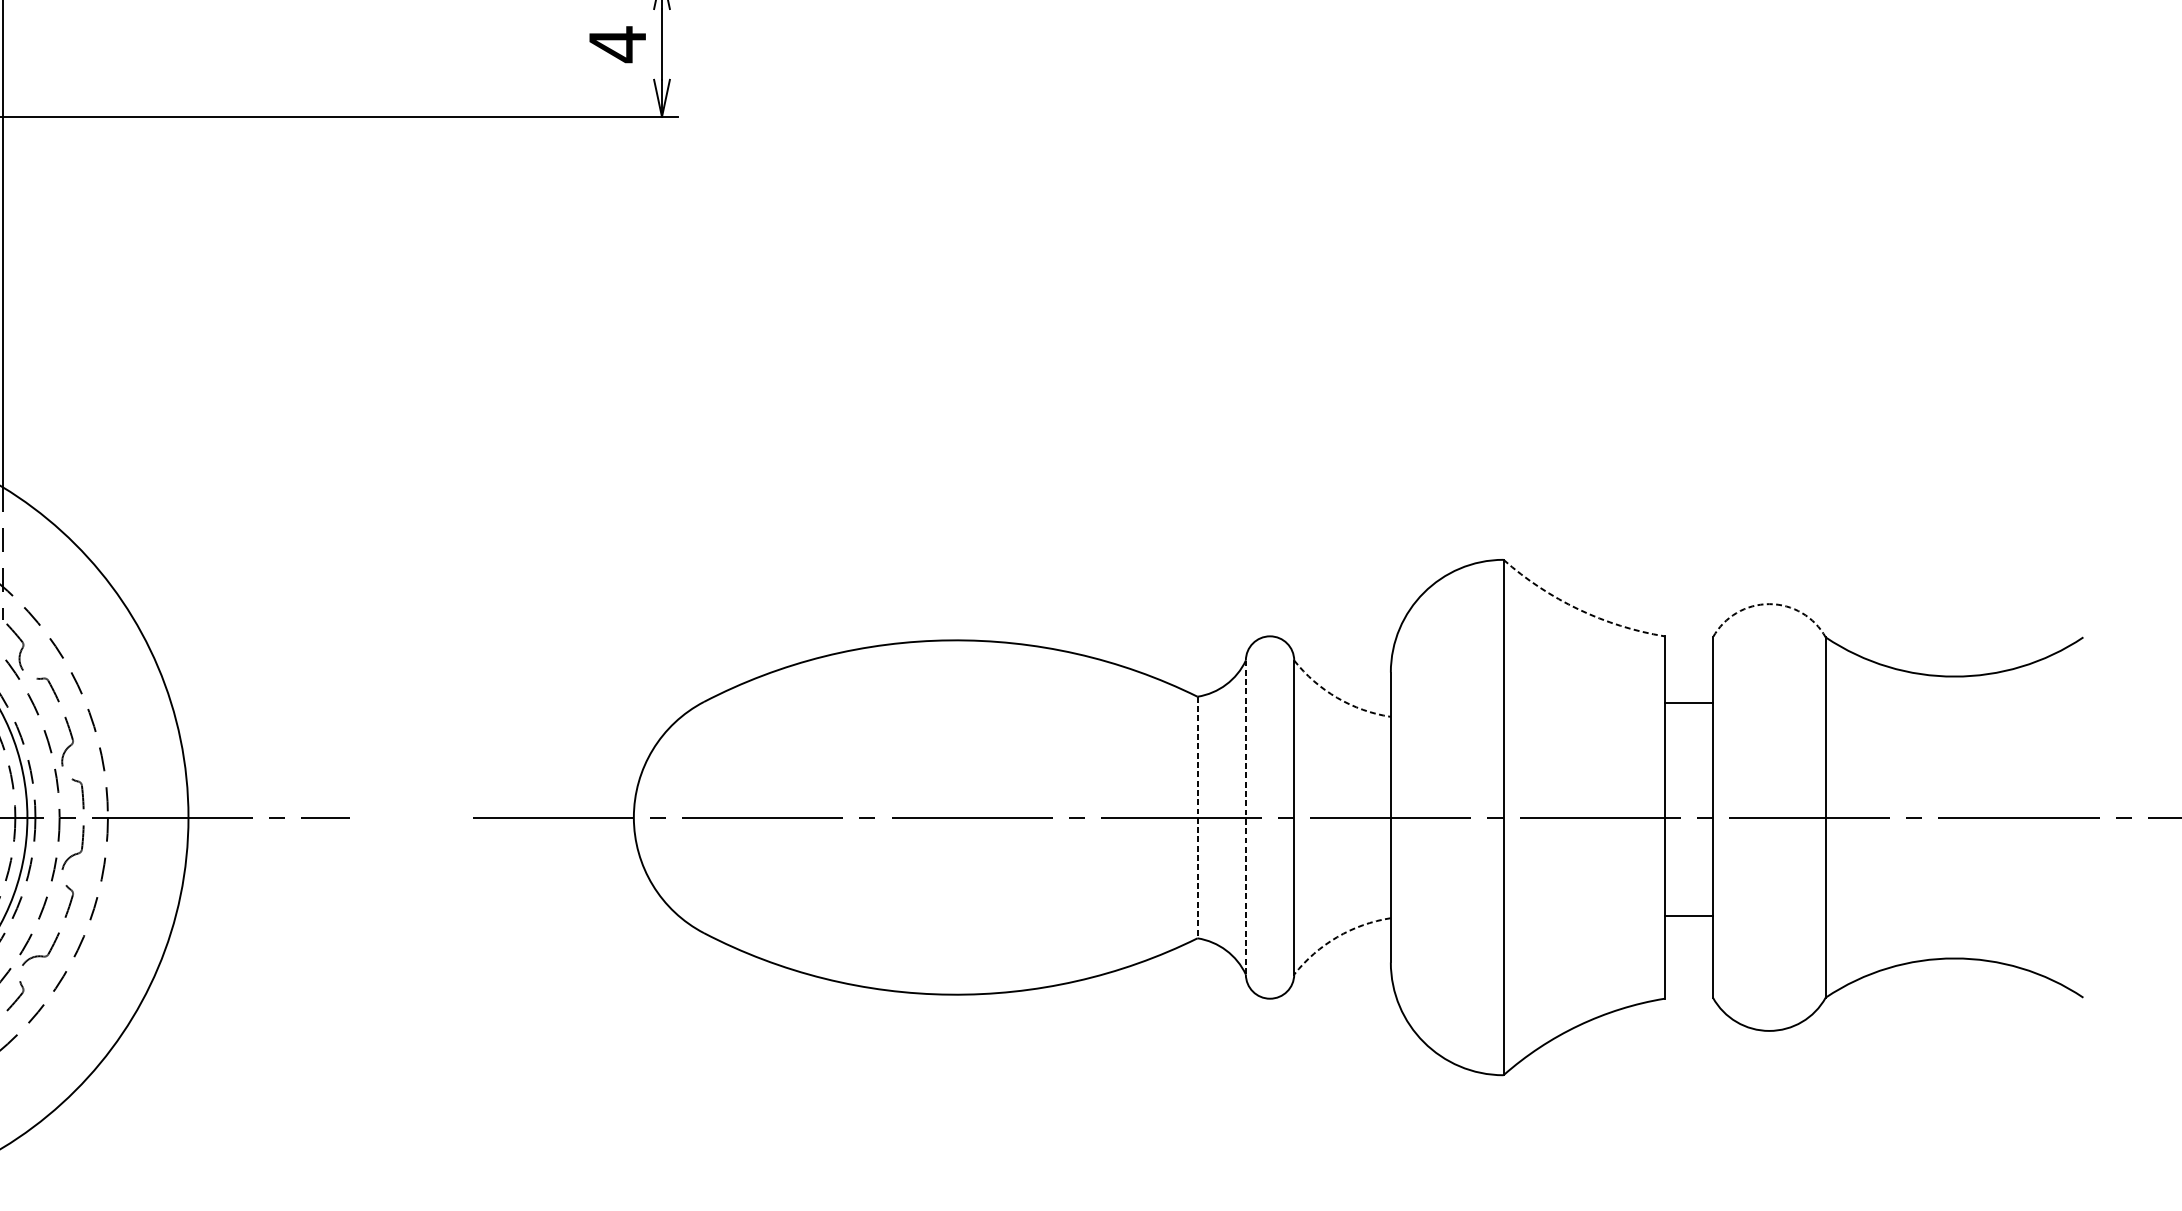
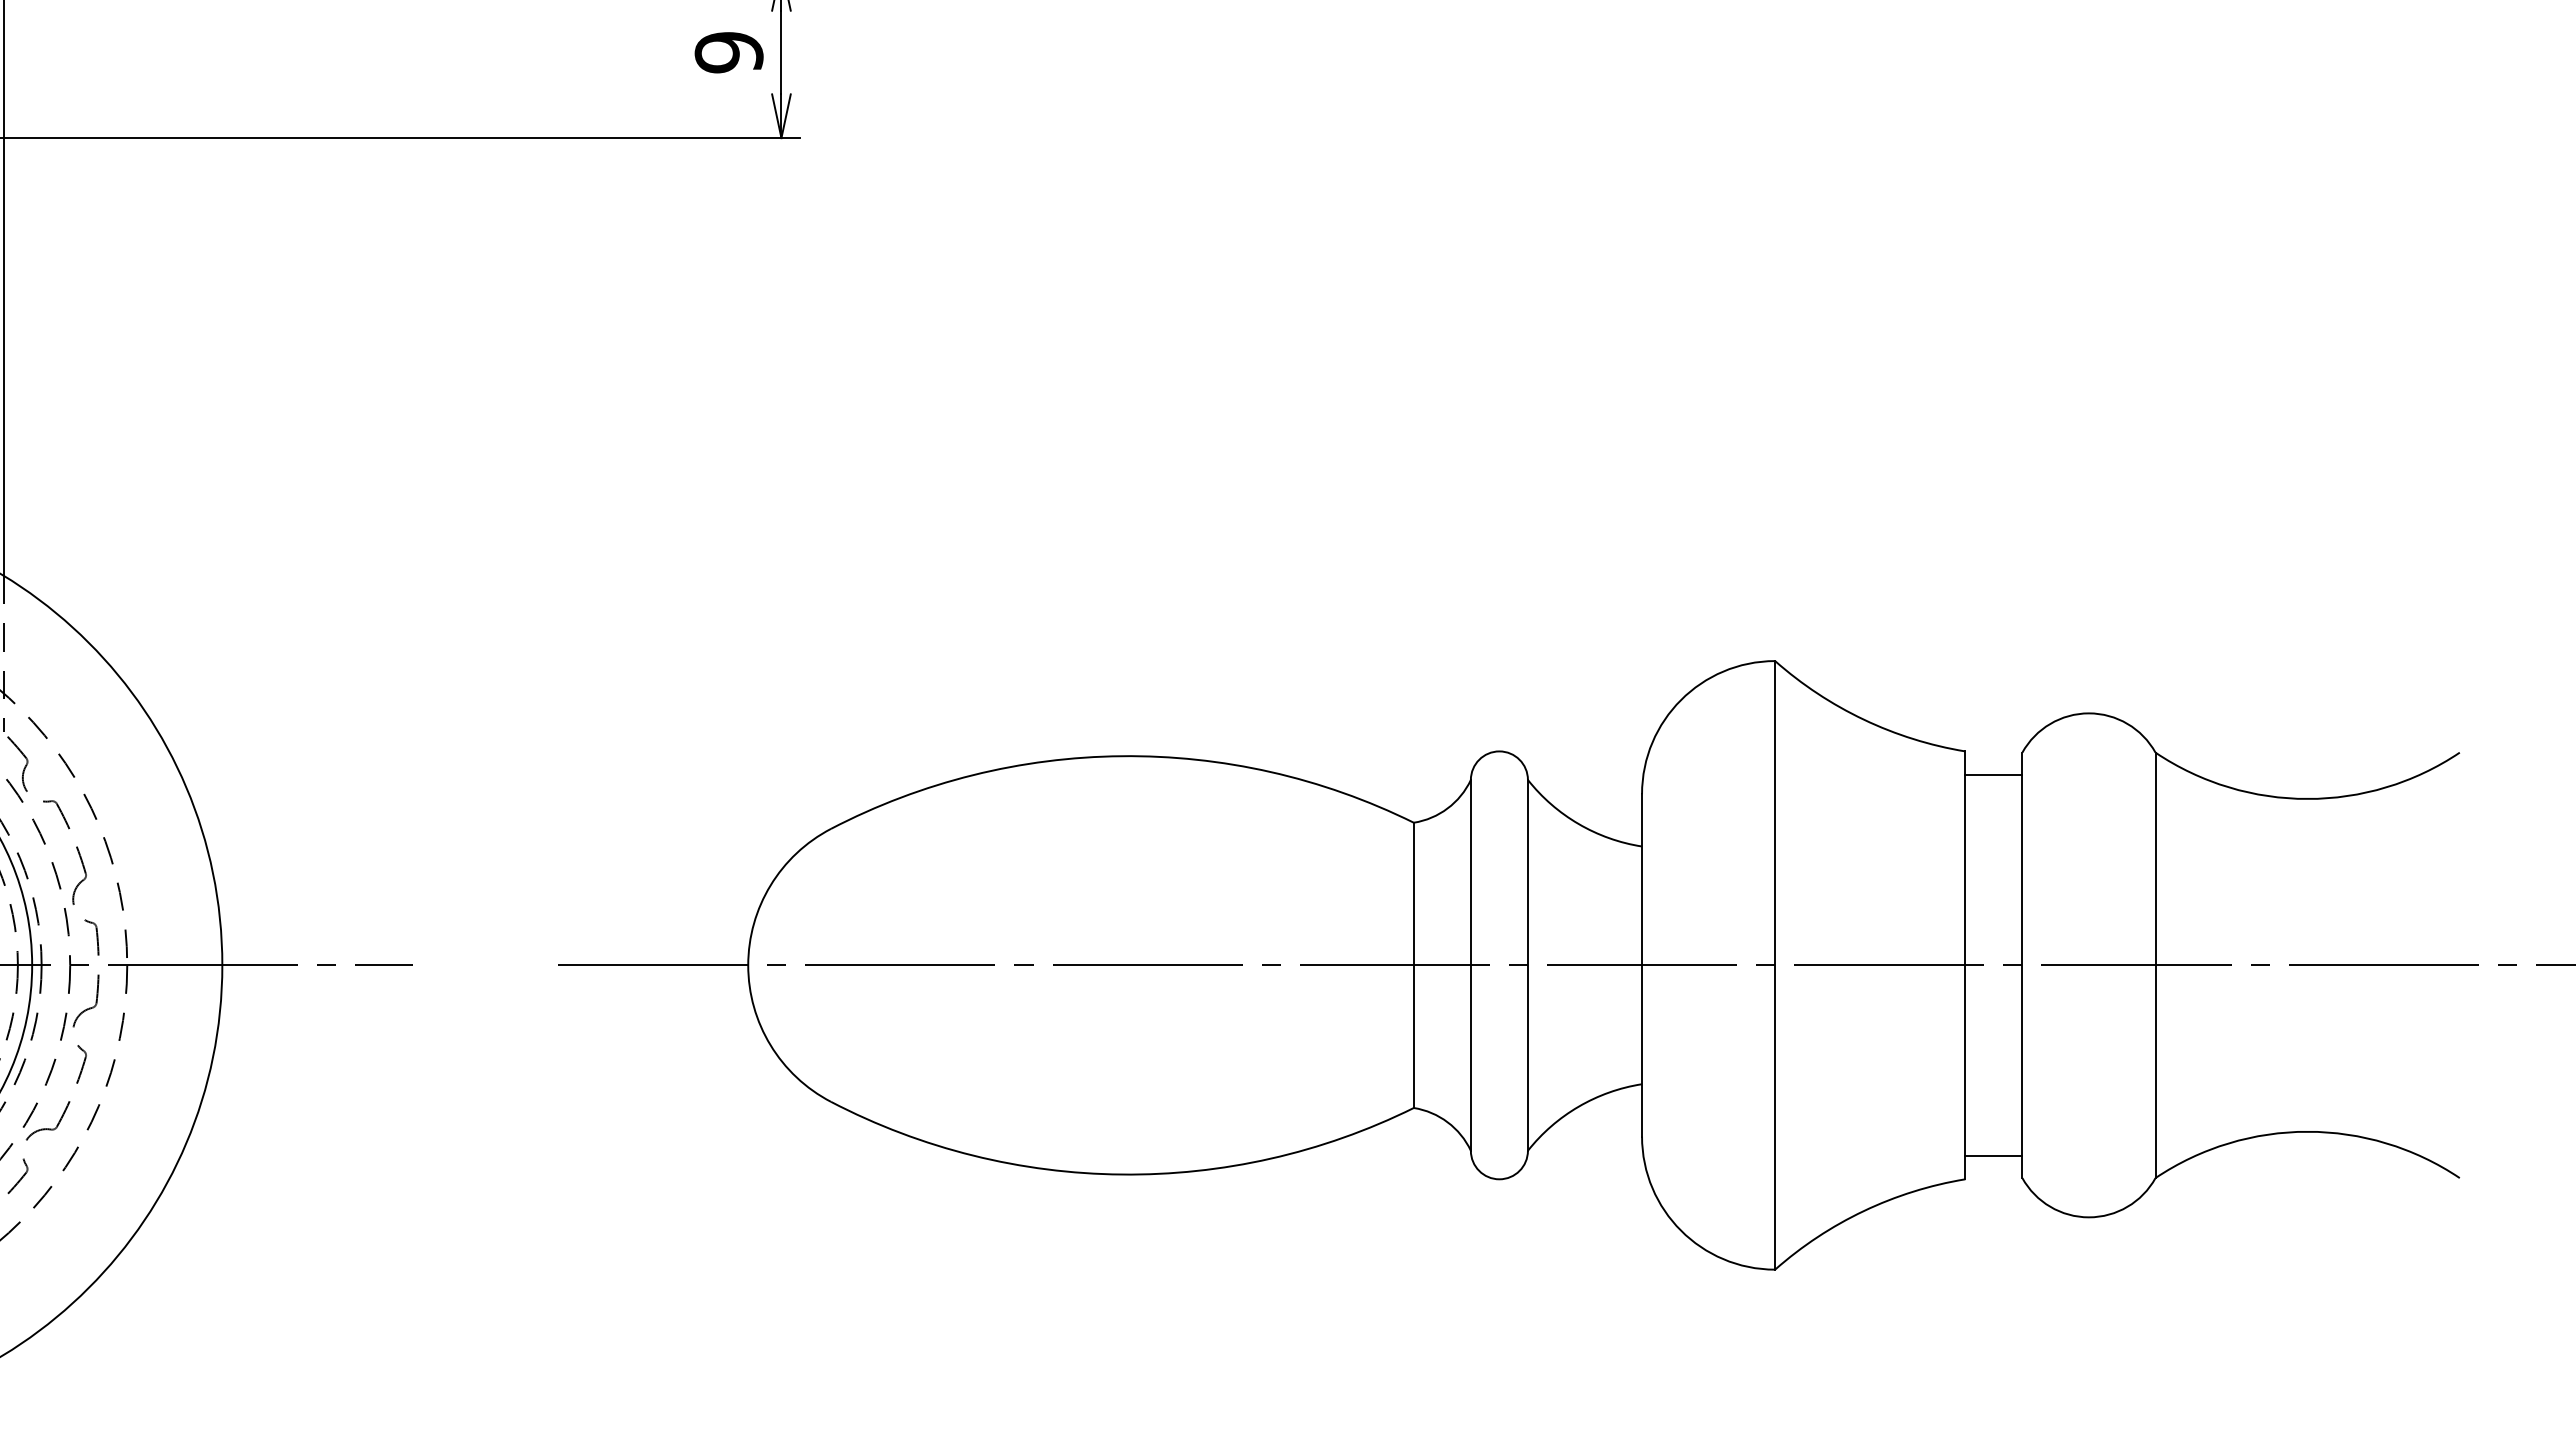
text: (617, 44) -> (728, 52), 4 -> 9
arc: (1768, 604) -> (2088, 713), dashed -> solid
arc: (1578, 609) -> (1863, 719), dashed -> solid
arc: (1337, 698) -> (1578, 824), dashed -> solid
line: (1688, 703) -> (1993, 775), moved
line: (1197, 817) -> (1413, 965), dashed -> solid
line: (1245, 817) -> (1470, 965), dashed -> solid
line: (1688, 915) -> (1993, 1155), moved
arc: (1337, 937) -> (1578, 1106), dashed -> solid

